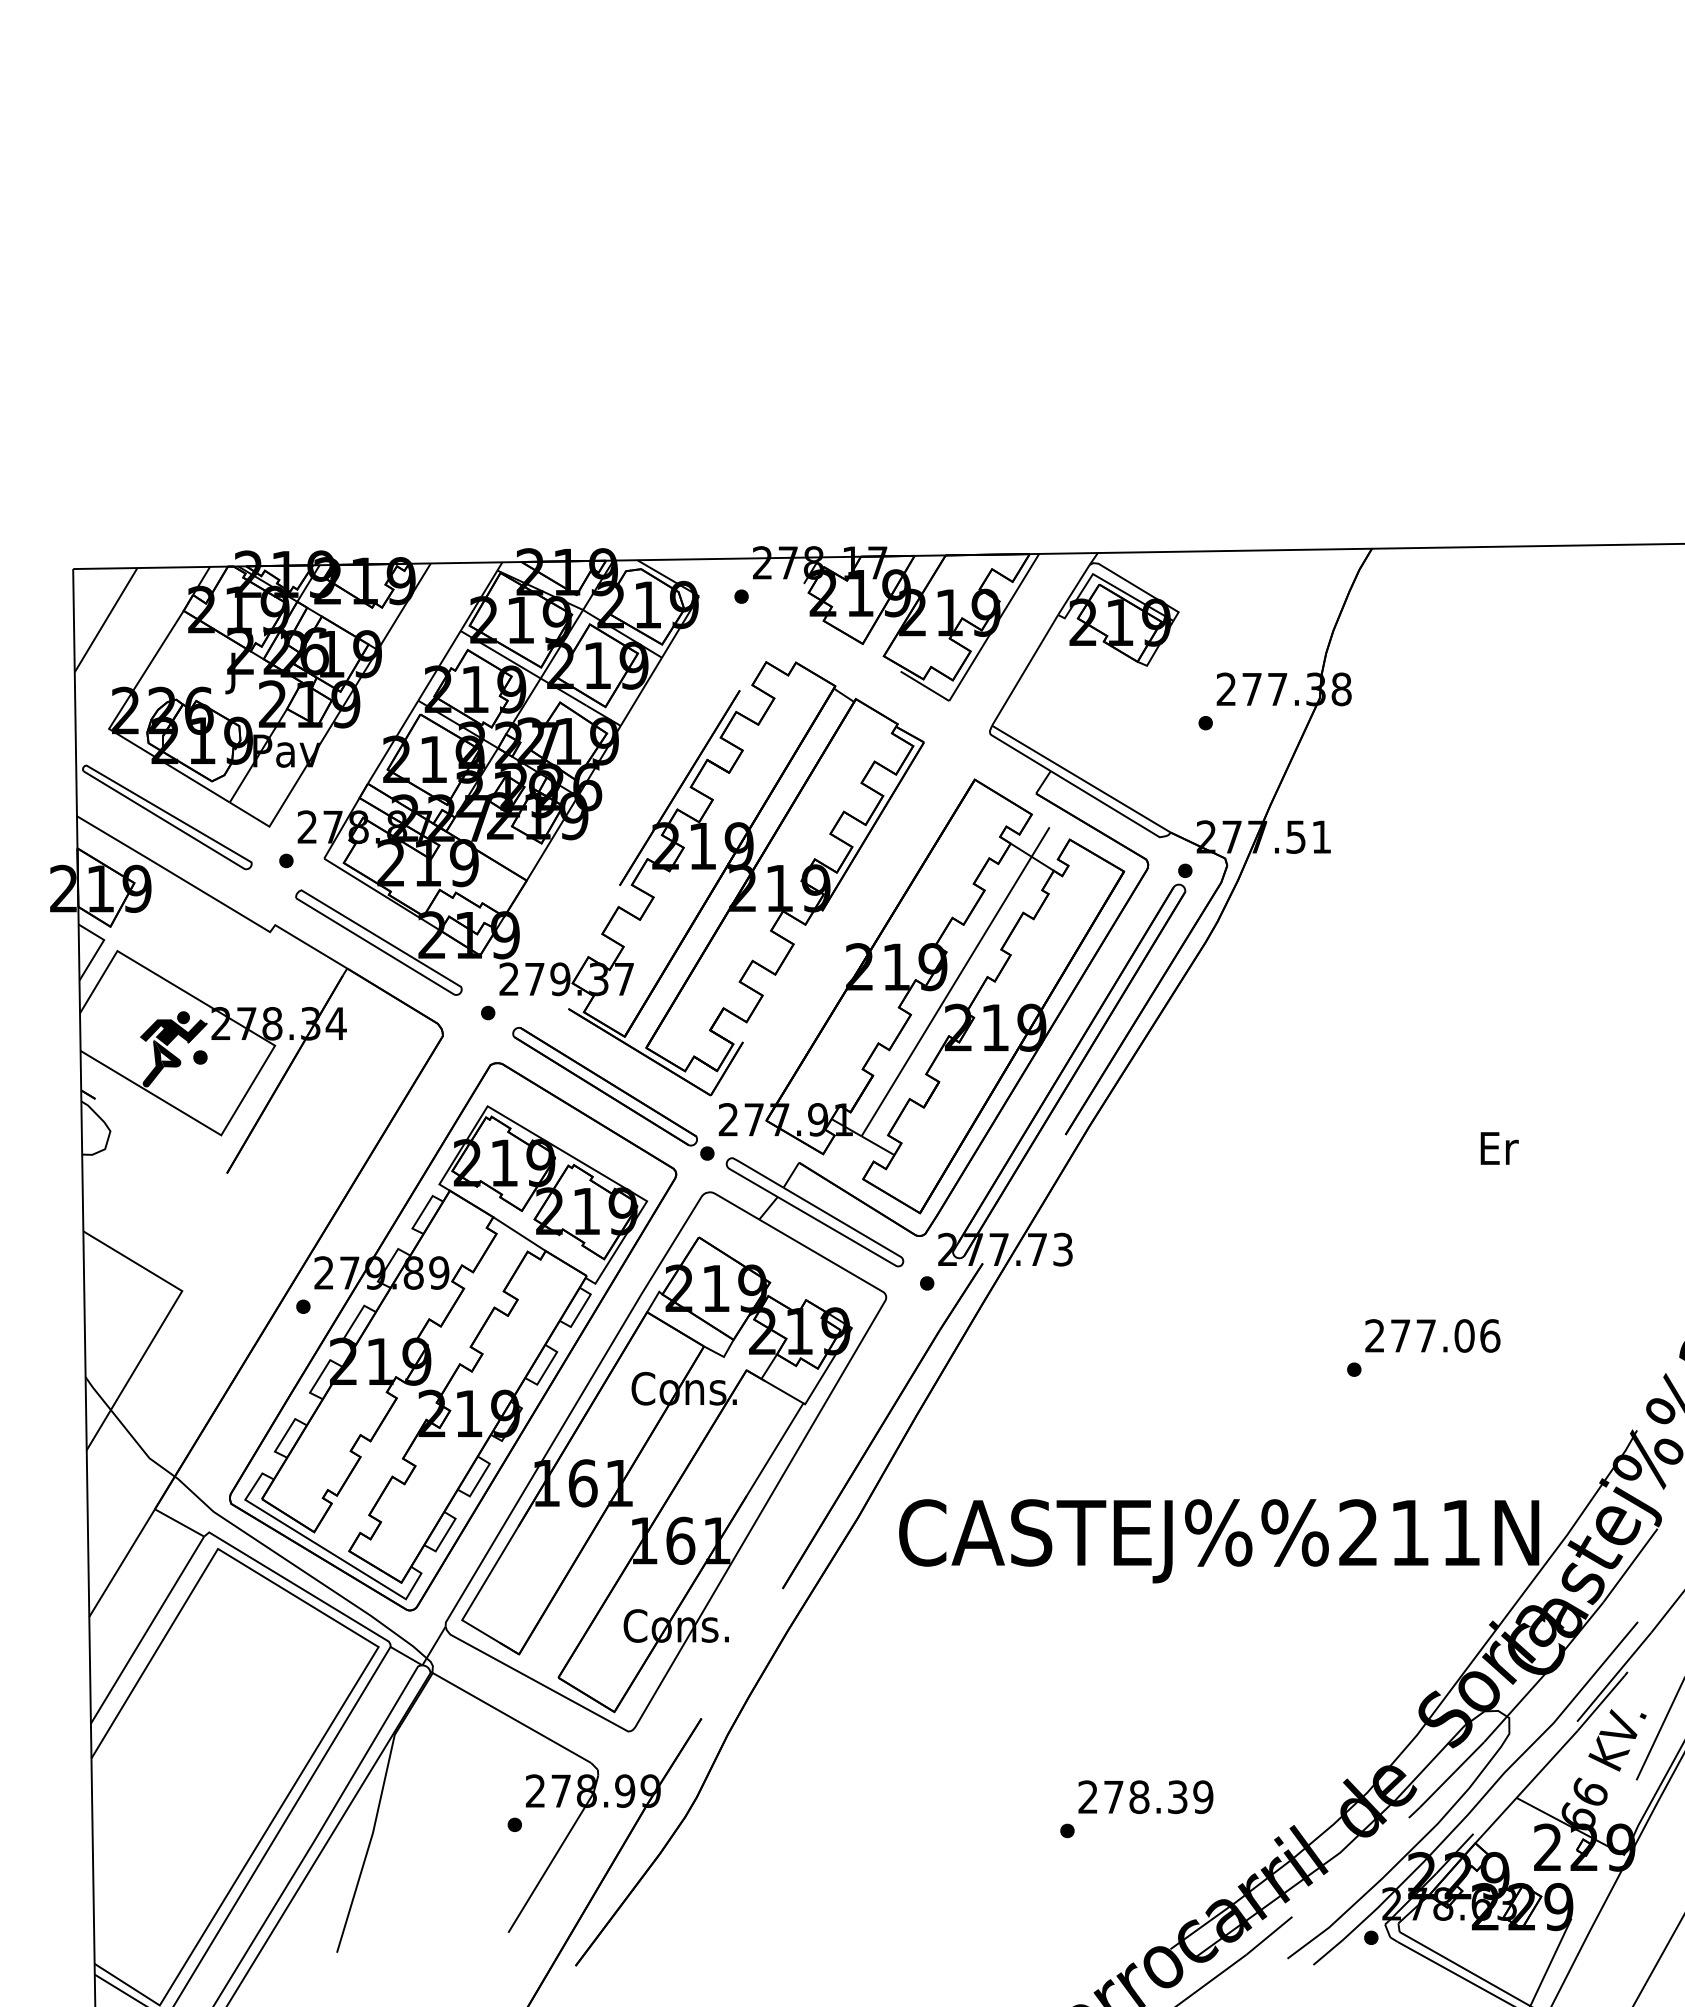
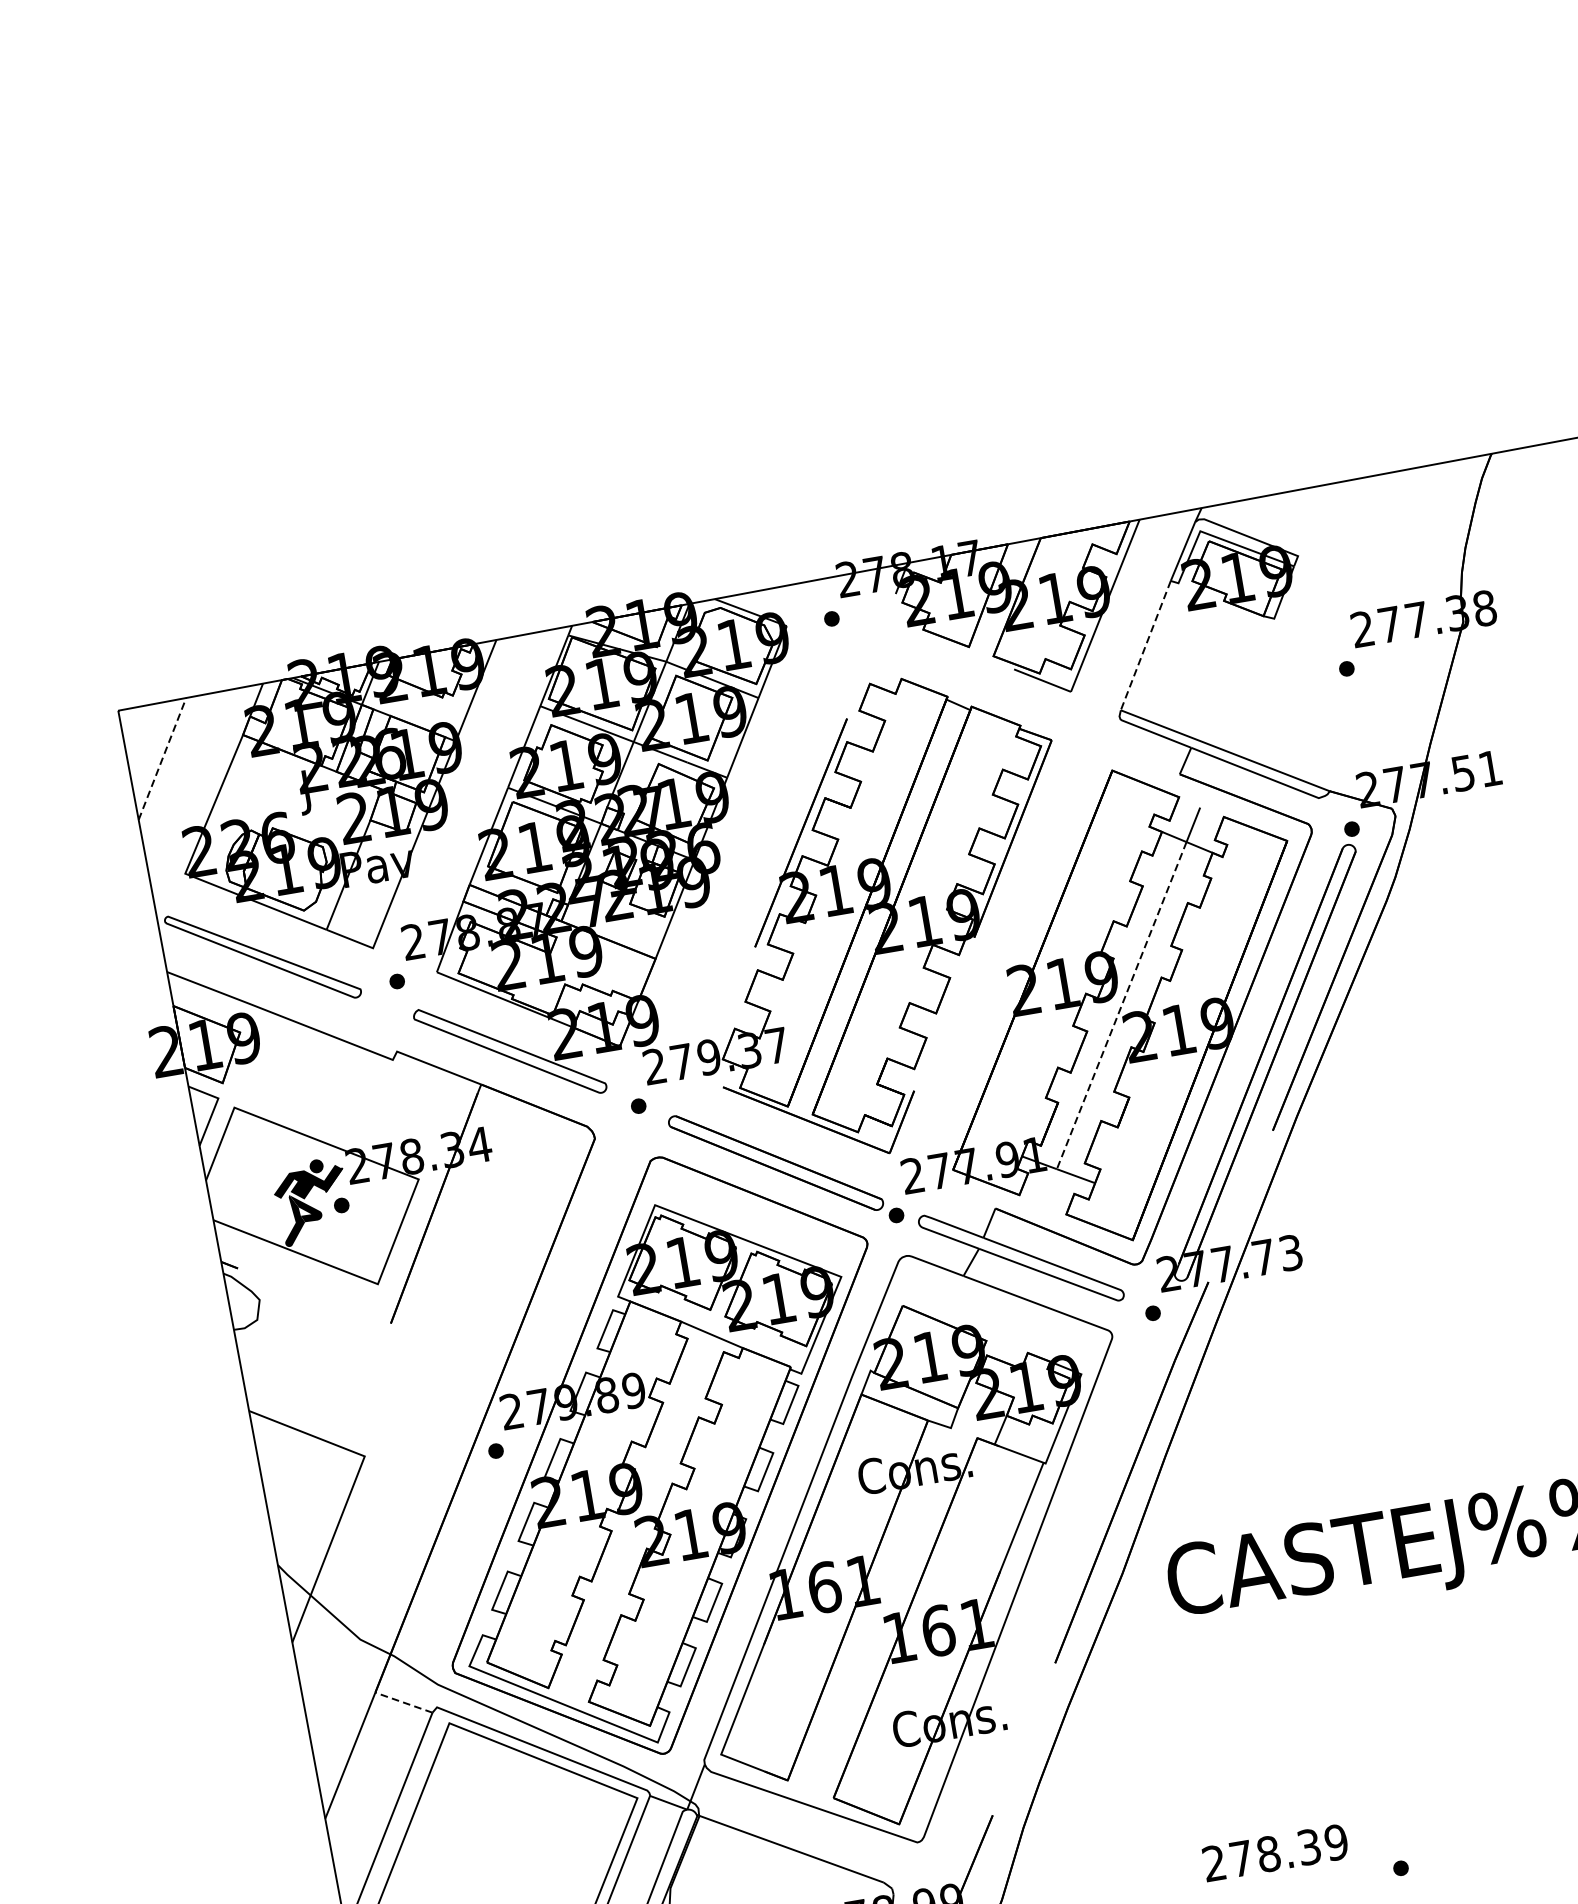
line: (106, 620) -> (162, 759), solid -> dashed
line: (1024, 670) -> (1145, 645), solid -> dashed
line: (946, 996) -> (1121, 1005), solid -> dashed
line: (179, 1522) -> (403, 1702), solid -> dashed
text: (1145, 1797) -> (1275, 1853), moved

